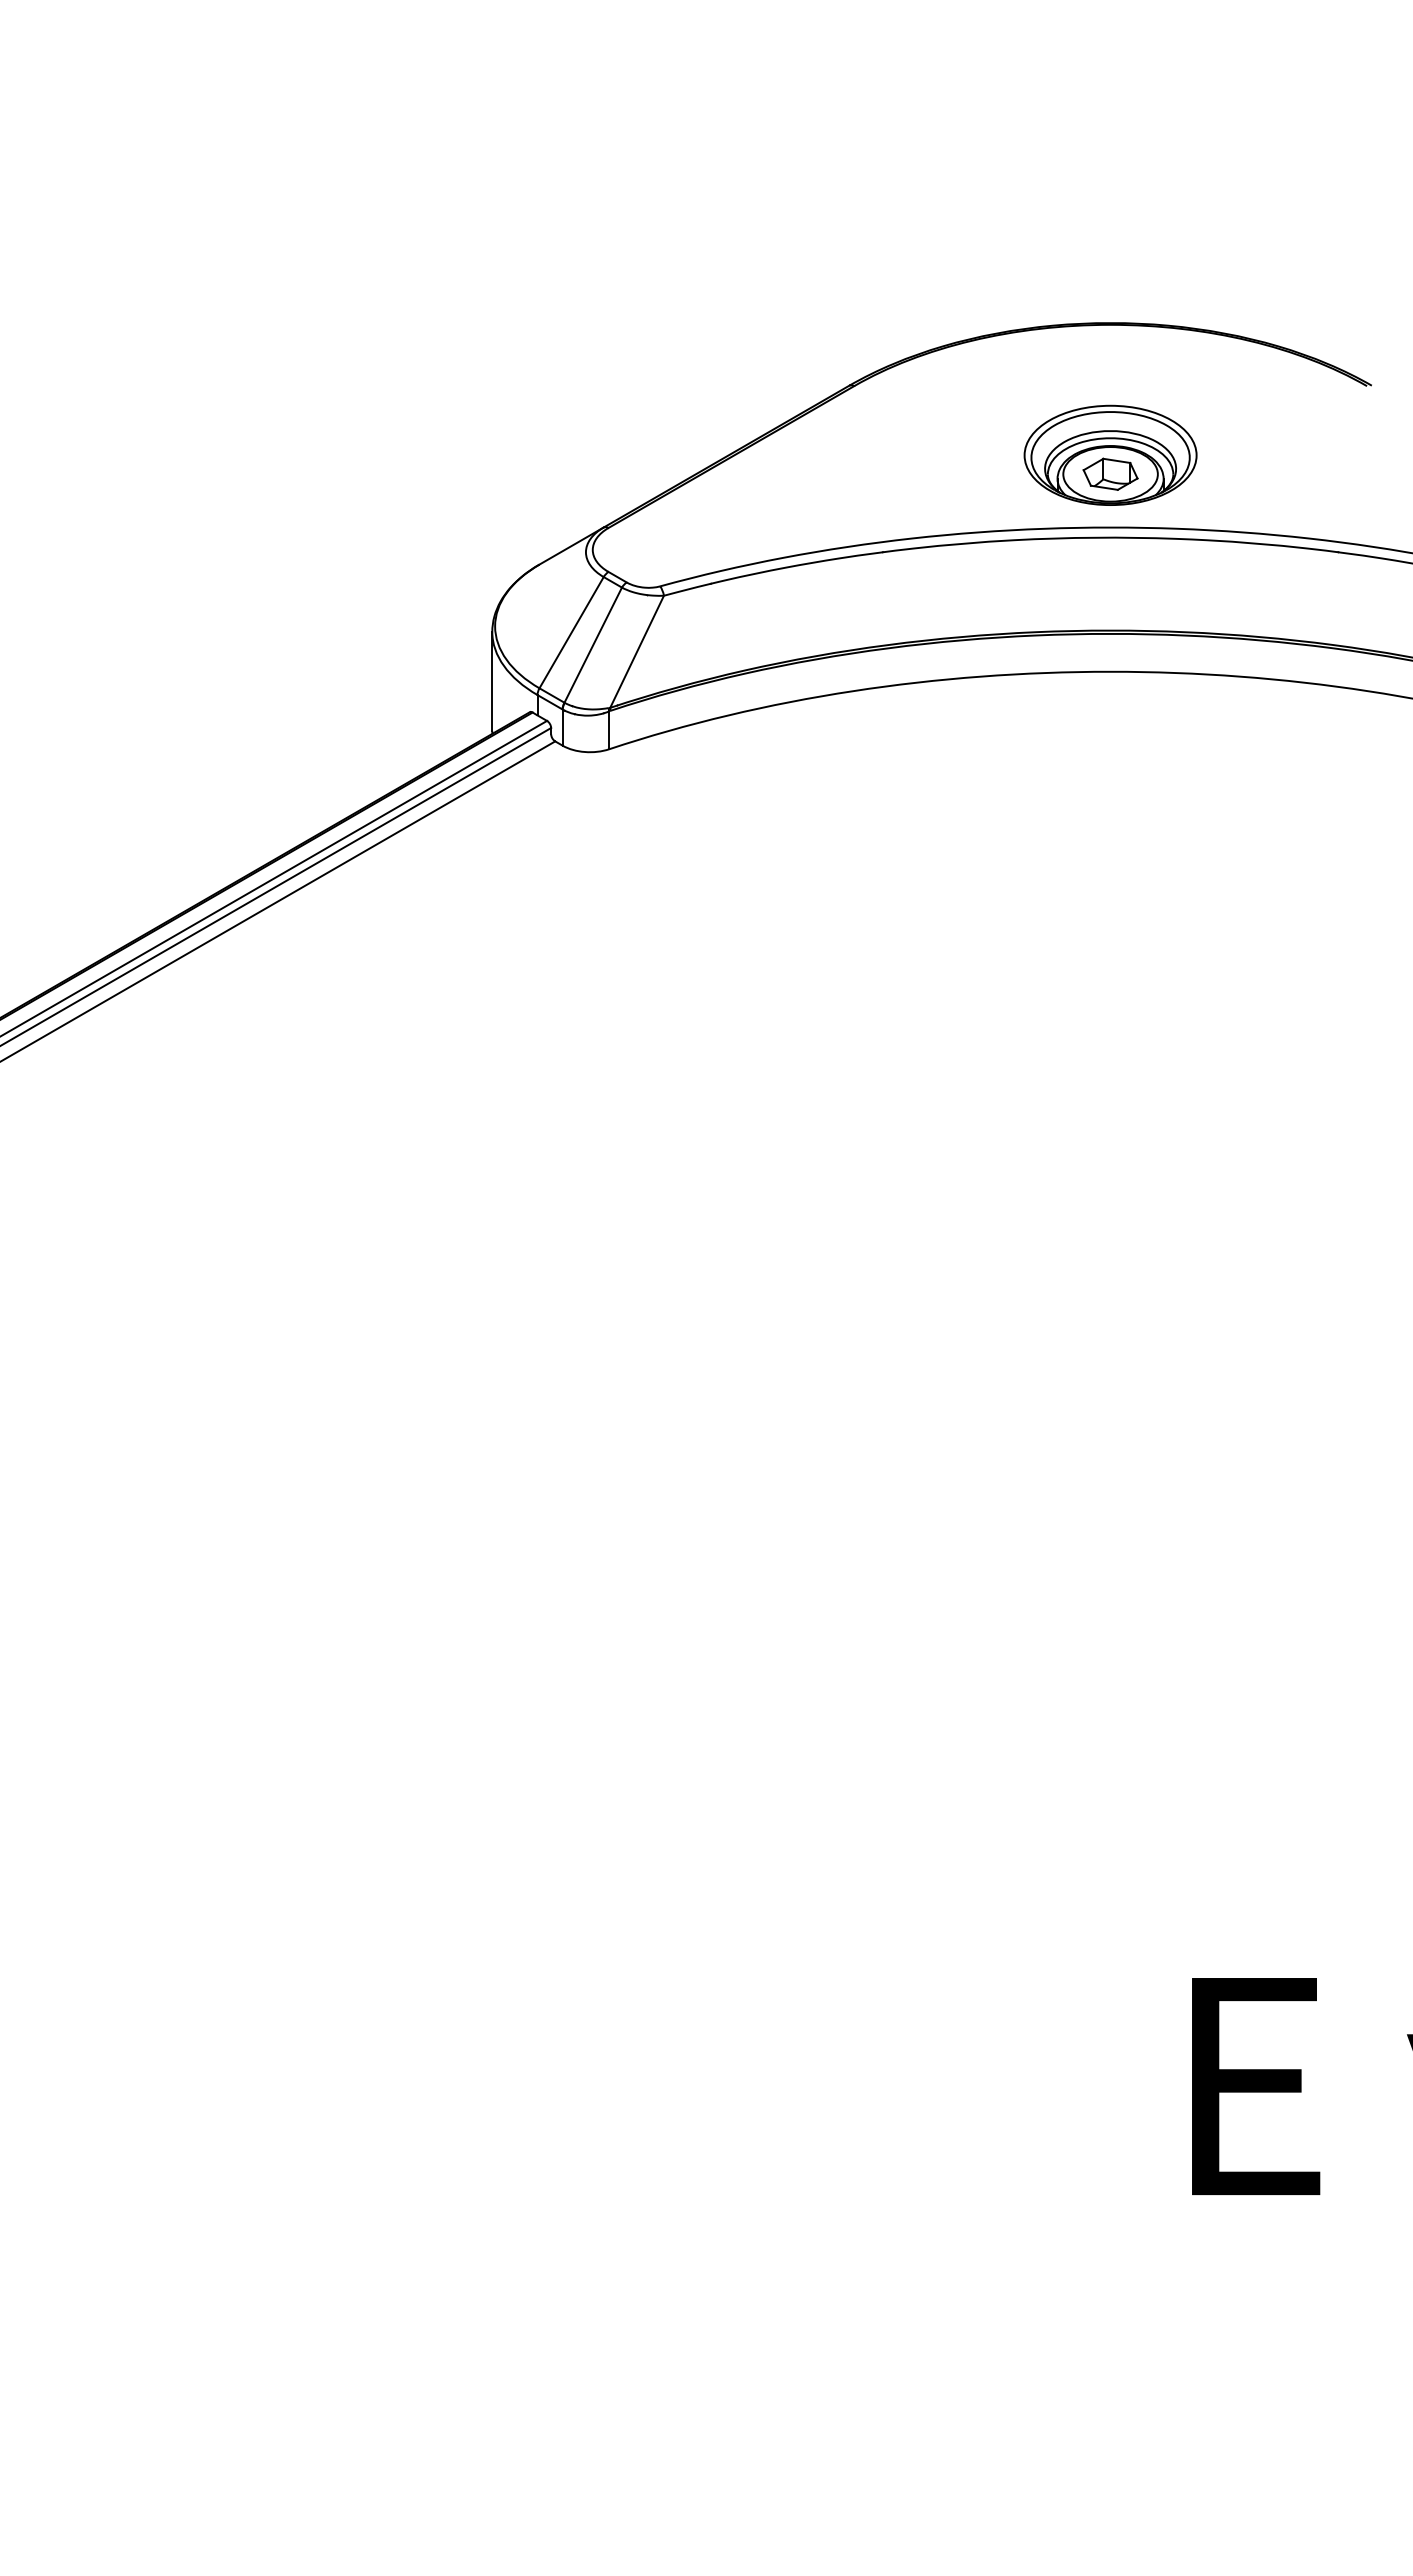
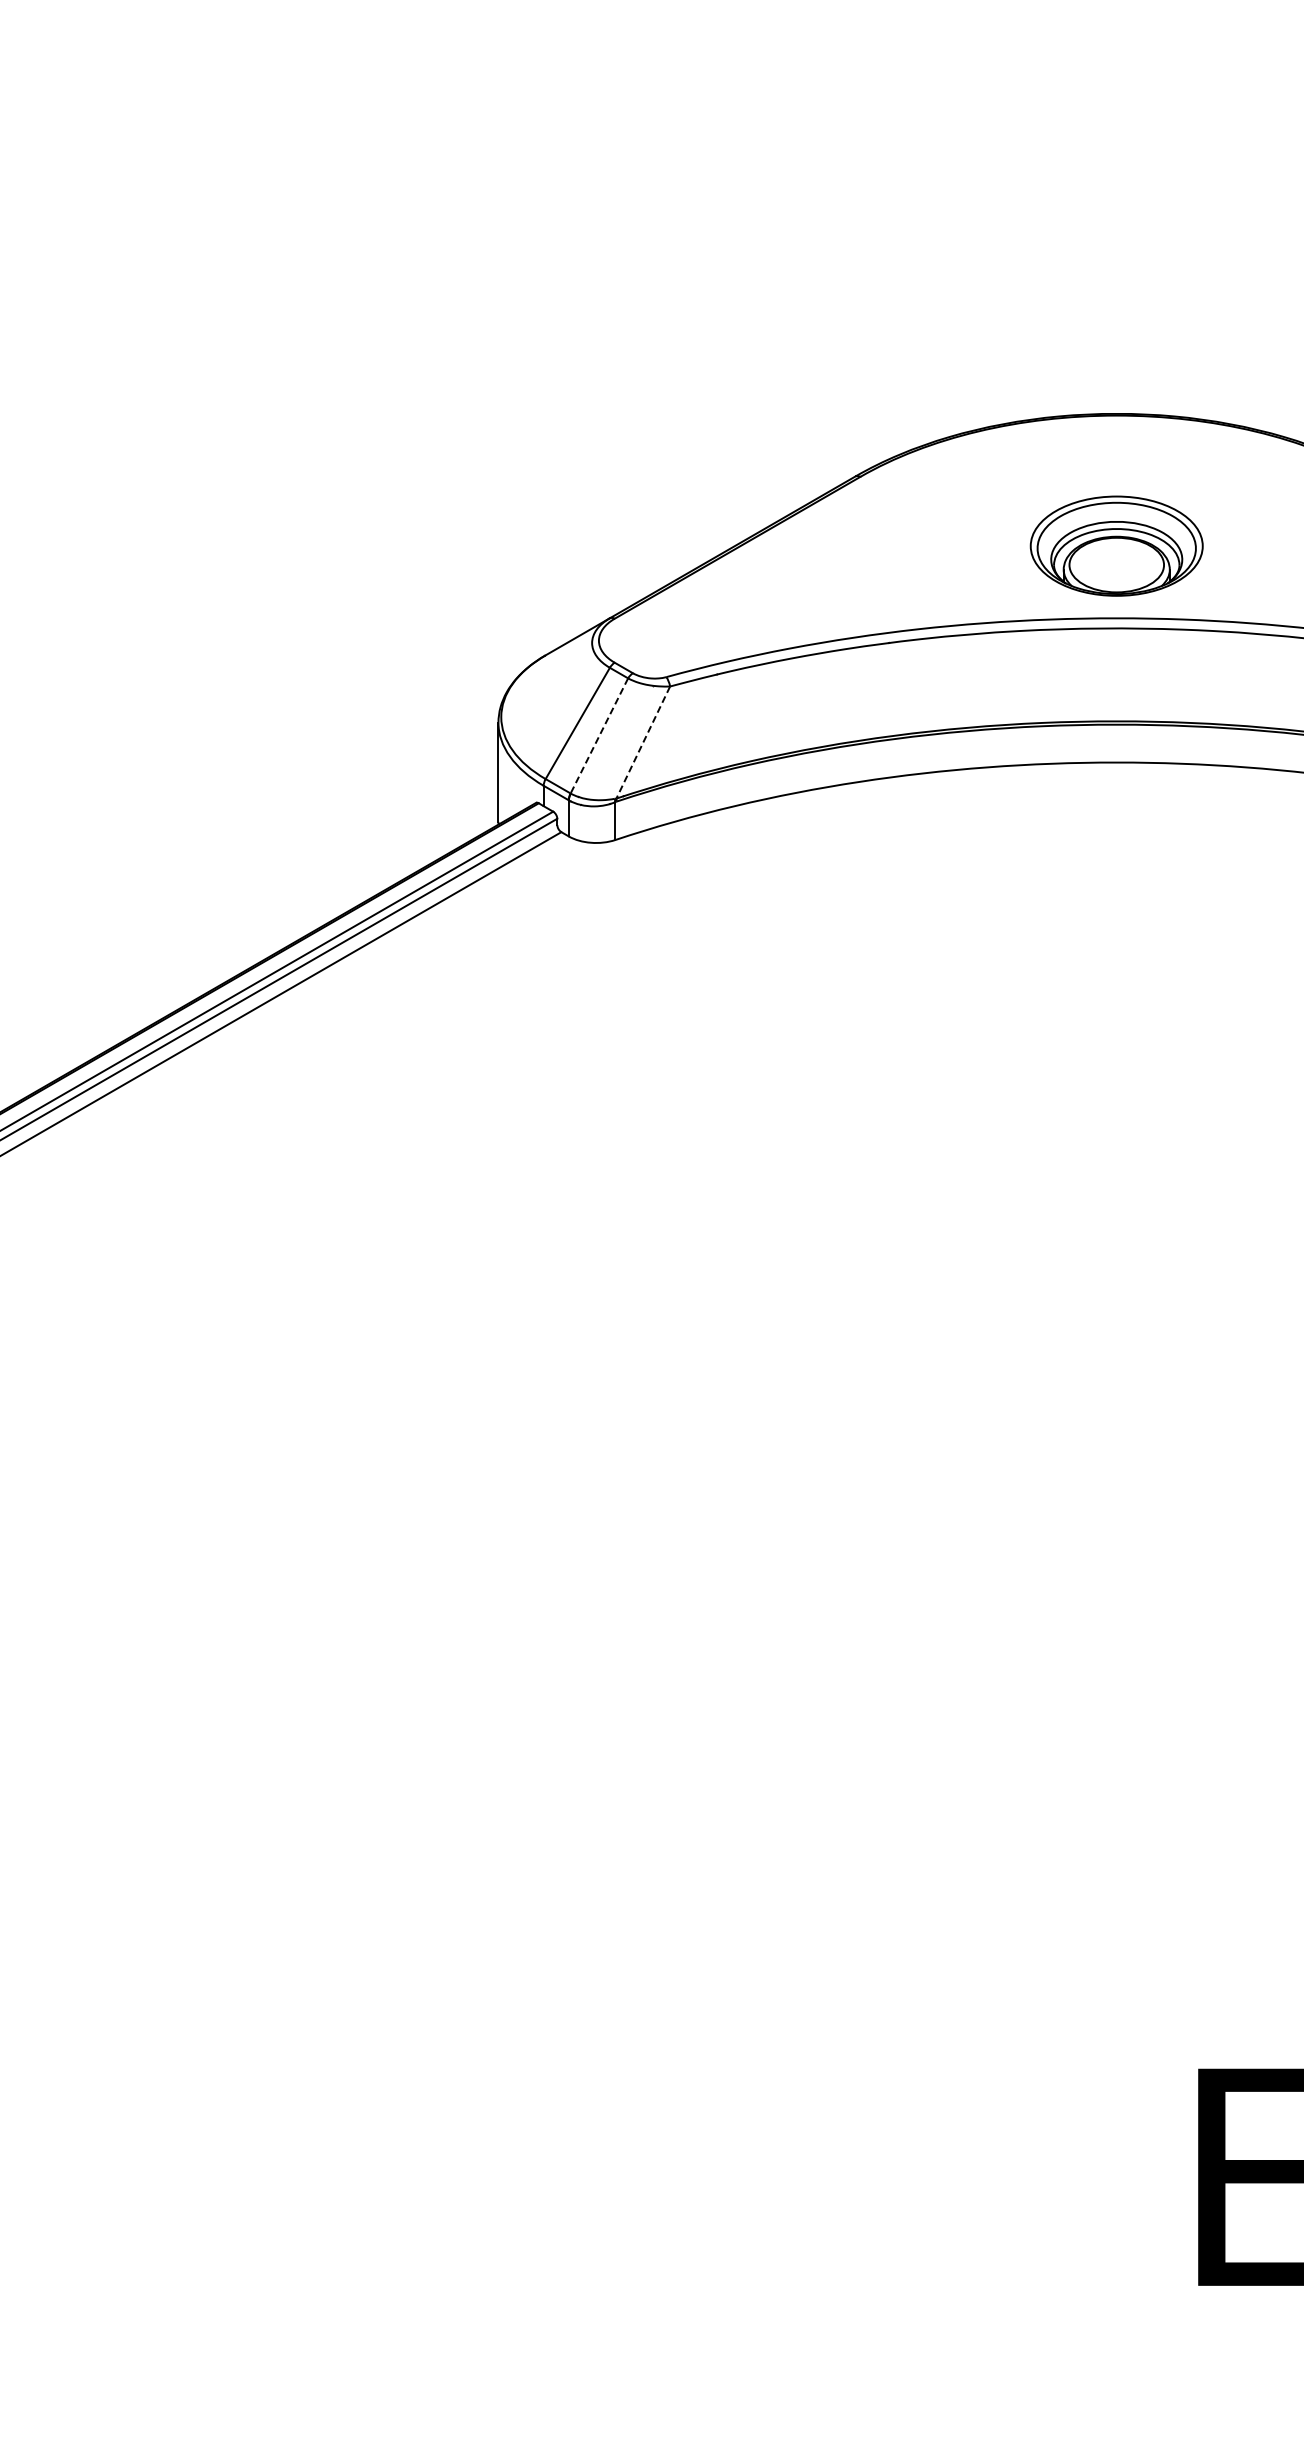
part: (1110, 473) -> (1116, 564), removed
line: (593, 645) -> (599, 736), solid -> dashed
line: (636, 652) -> (642, 743), solid -> dashed

